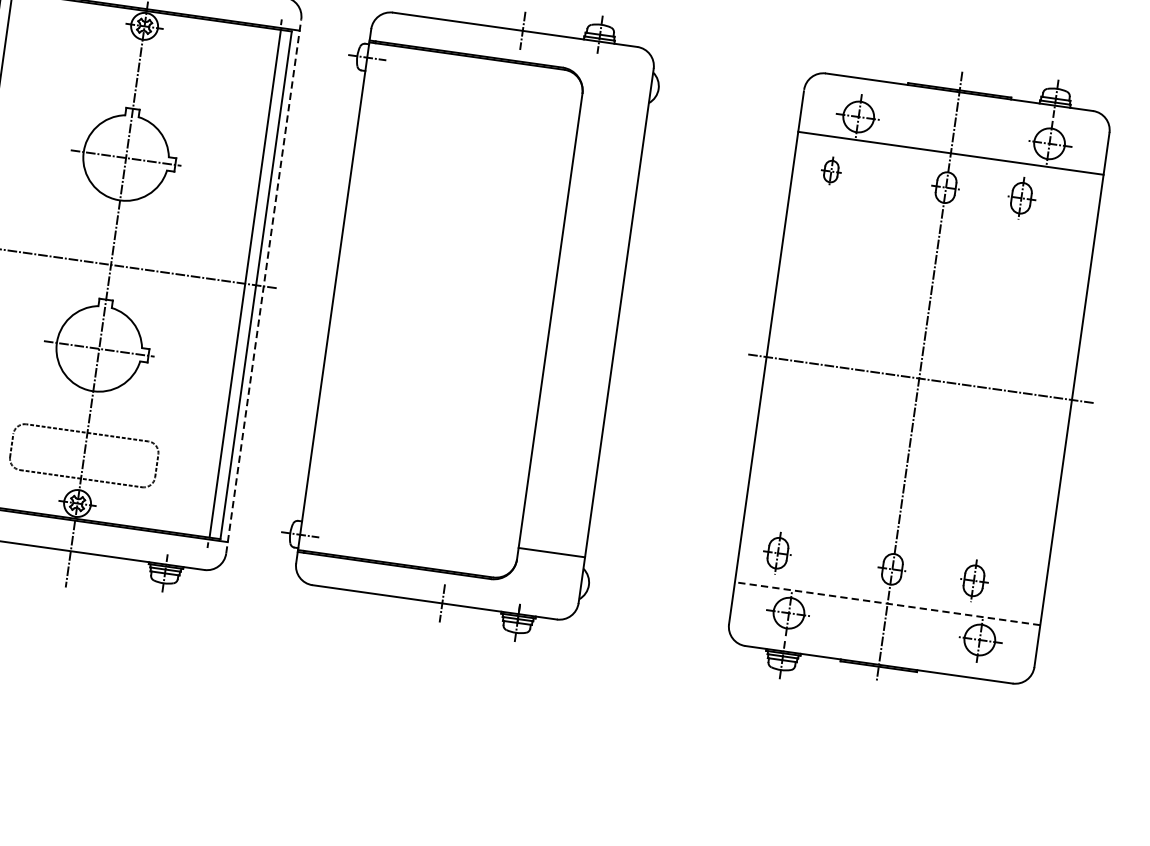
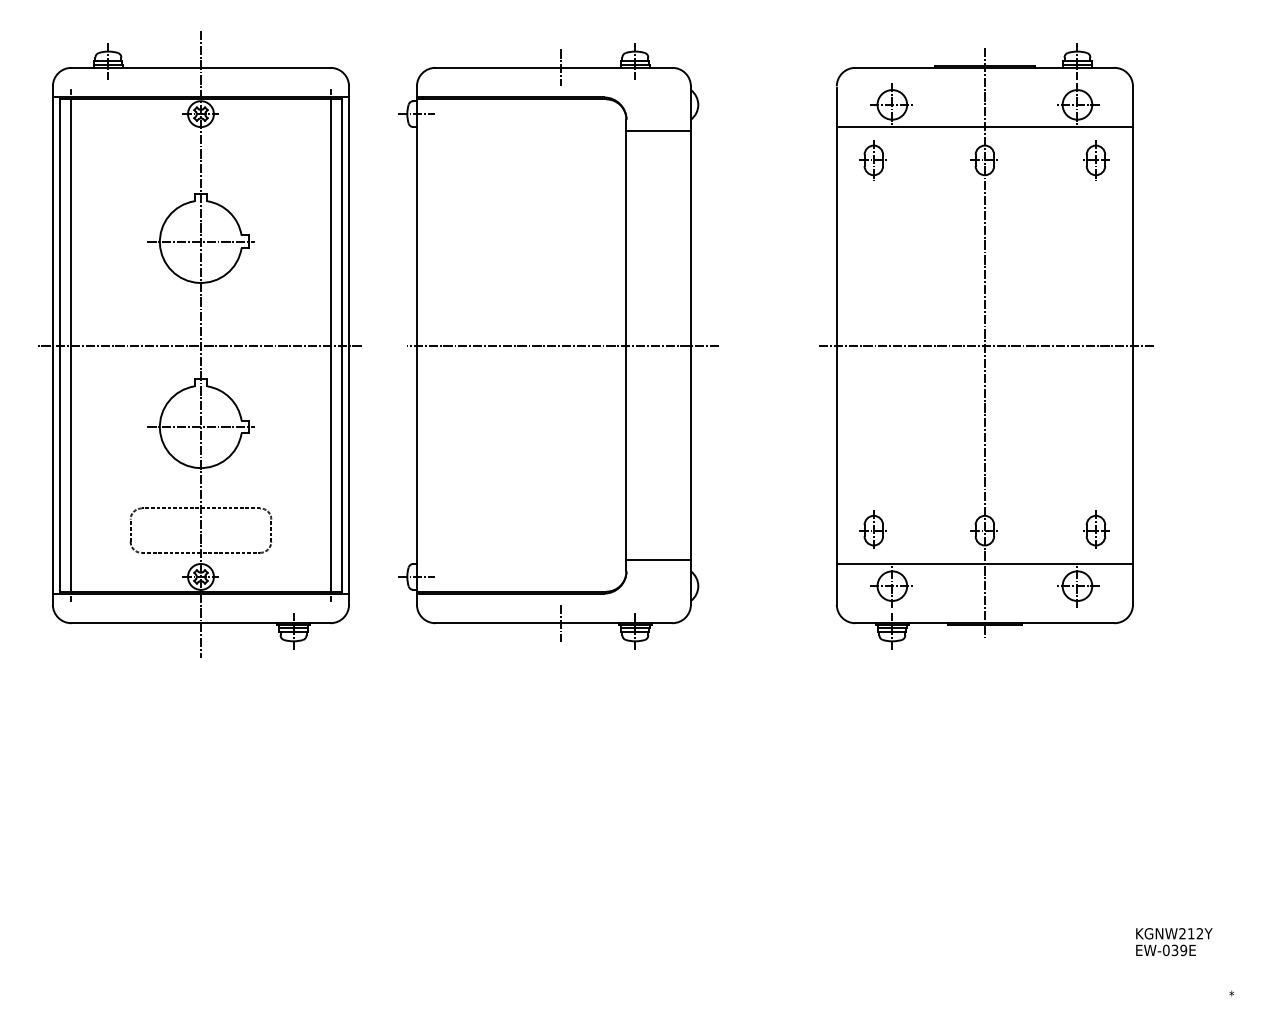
line: (613, 109) -> (658, 130), added
part: (830, 171) -> (872, 160), size x1.43
part: (1021, 198) -> (1096, 160), moved
line: (264, 286) -> (349, 345), dashed -> solid
line: (483, 317) -> (562, 345), added
part: (974, 579) -> (1096, 529), moved
line: (887, 603) -> (984, 563), dashed -> solid

